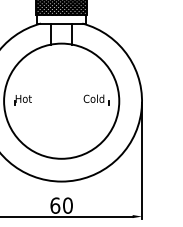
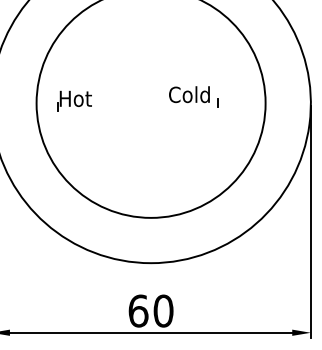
part: (96, 99) -> (194, 95), moved

